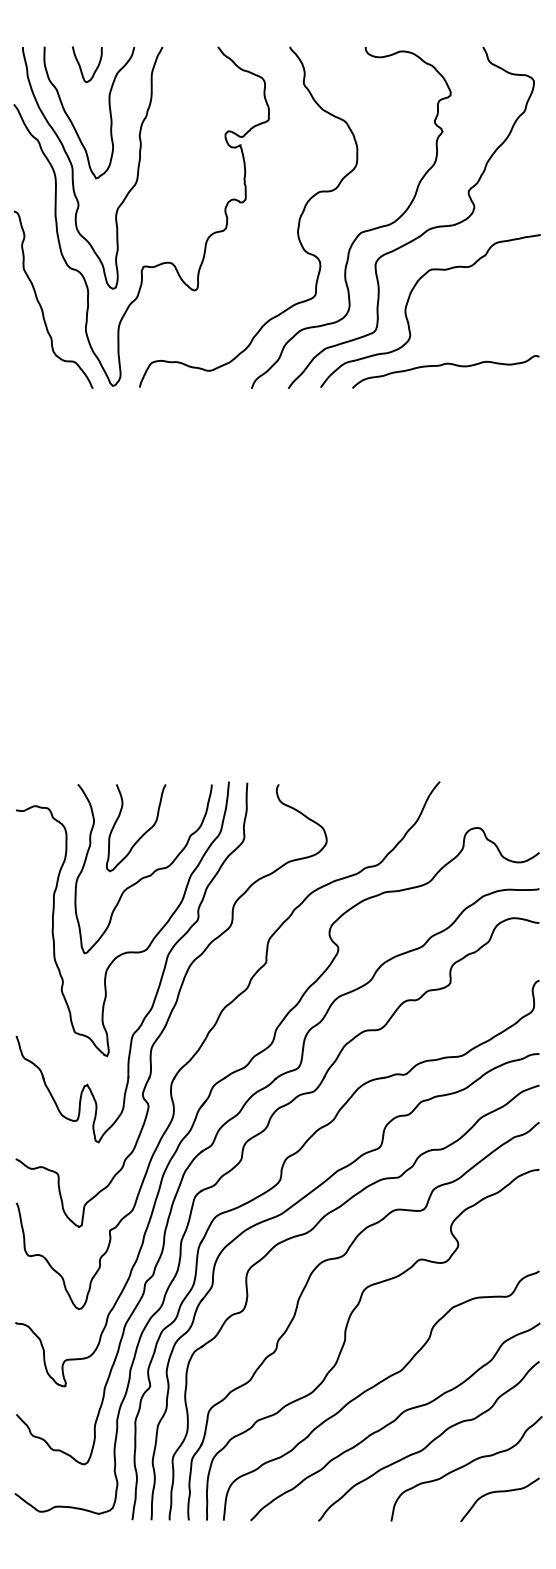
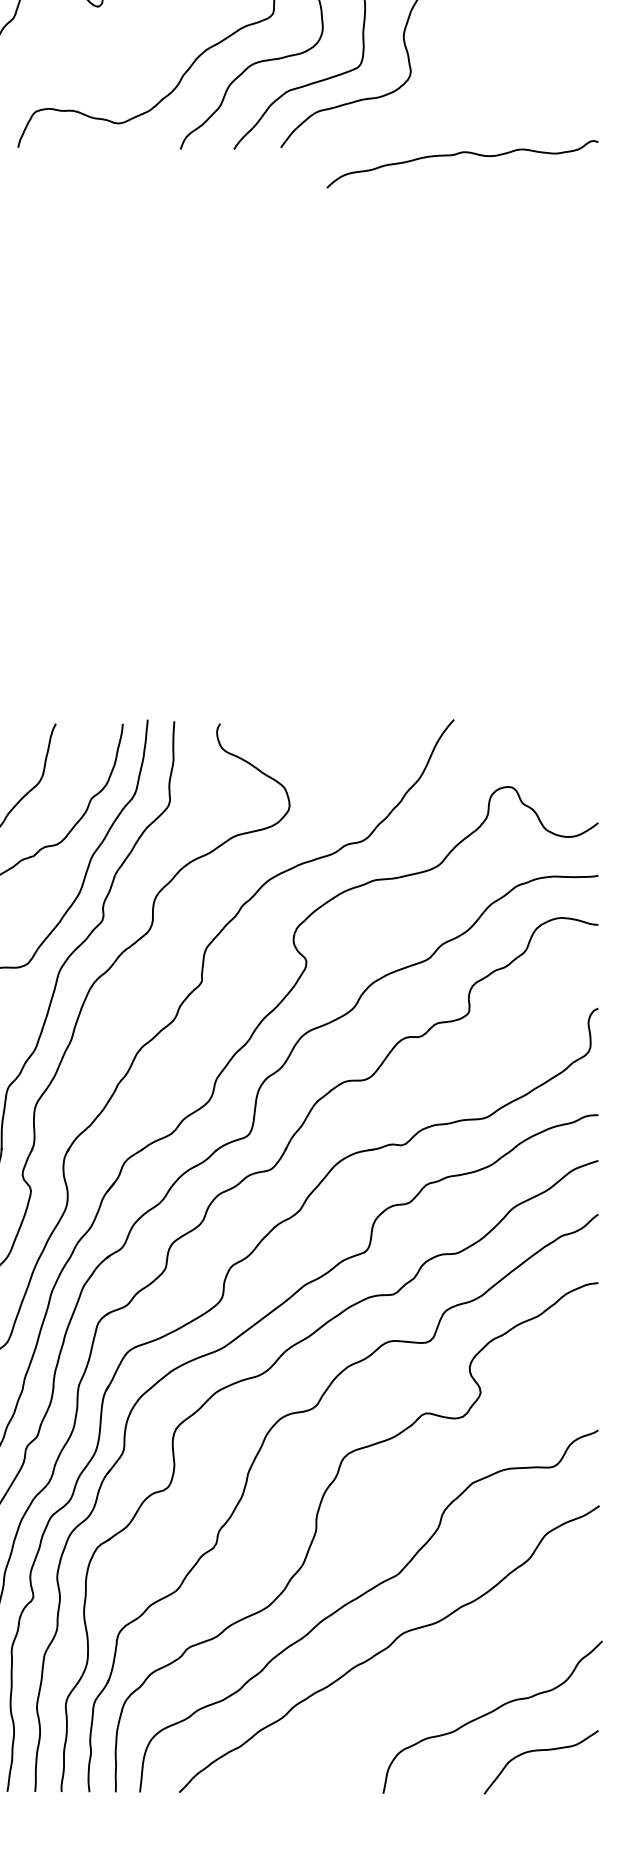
curve: (443, 365) -> (459, 154), moved
curve: (429, 1442) -> (438, 1679), removed

